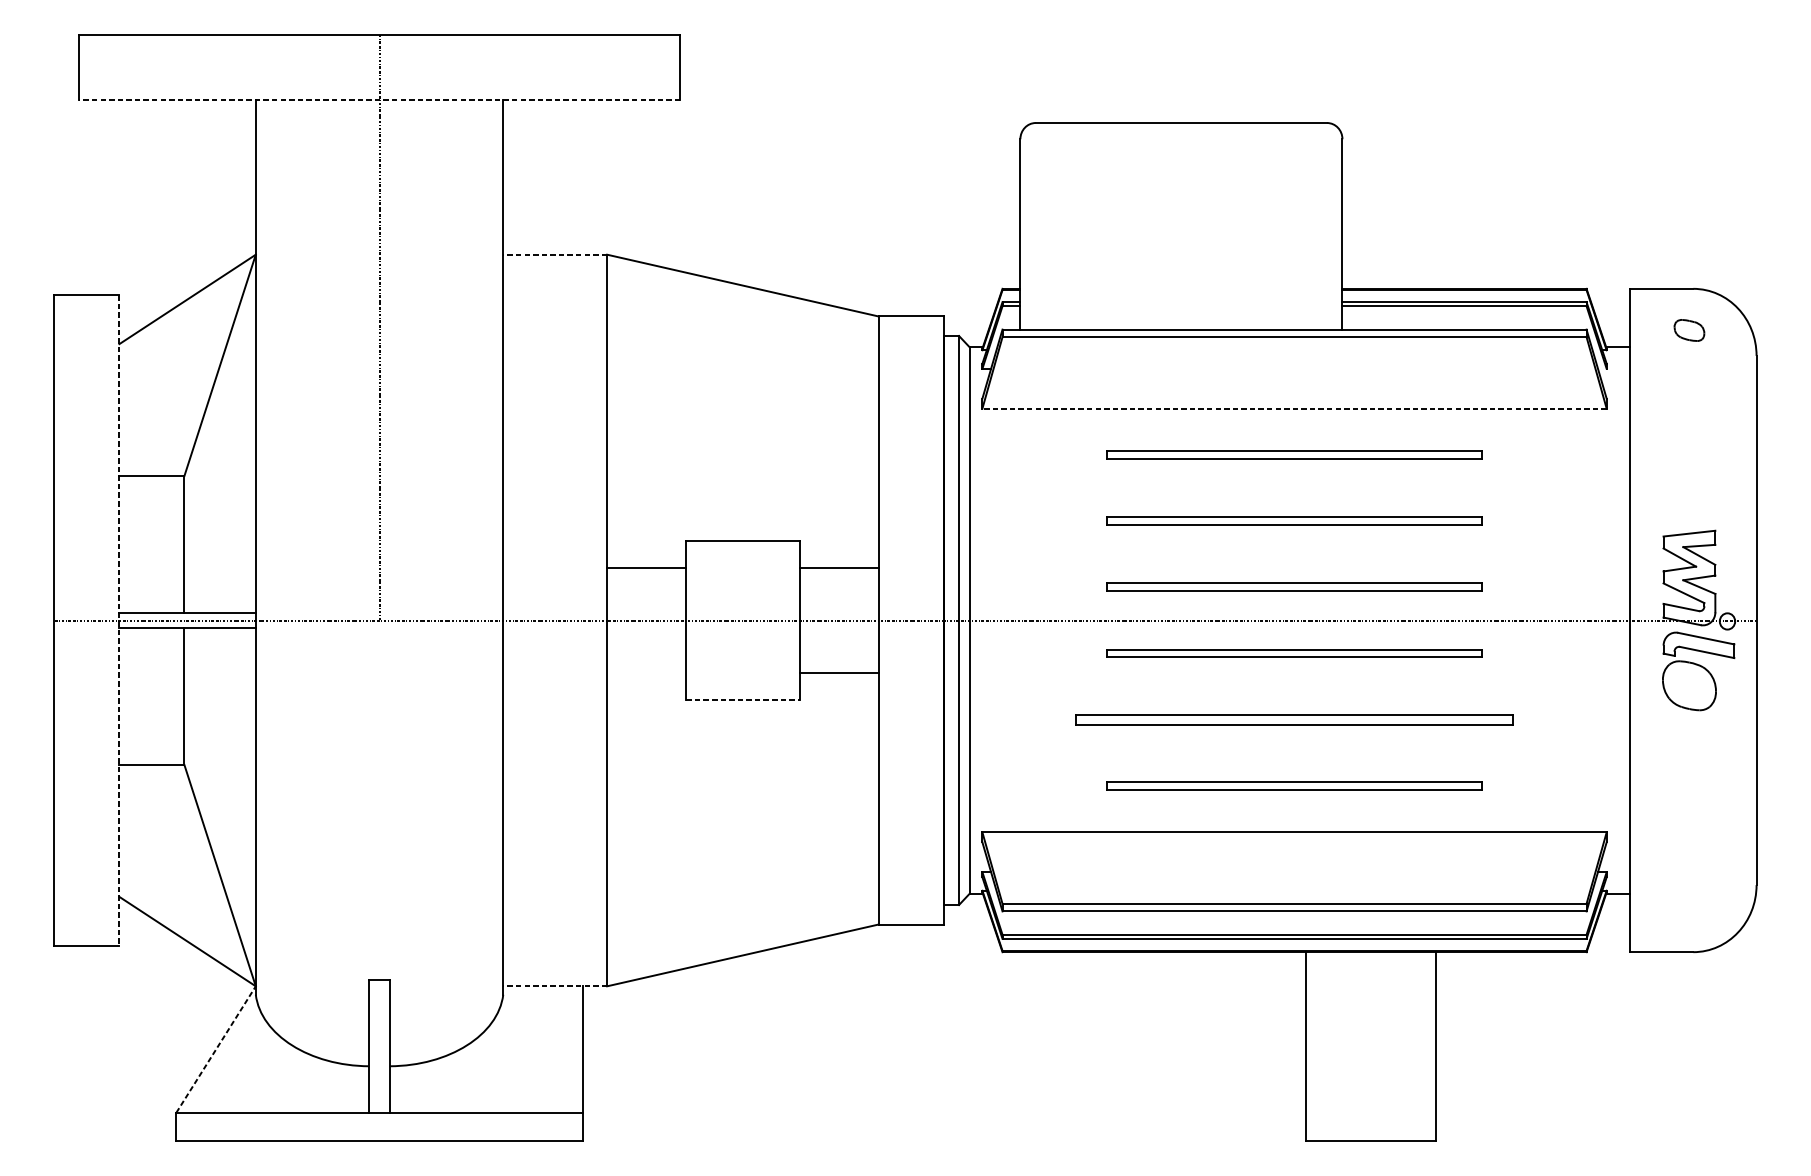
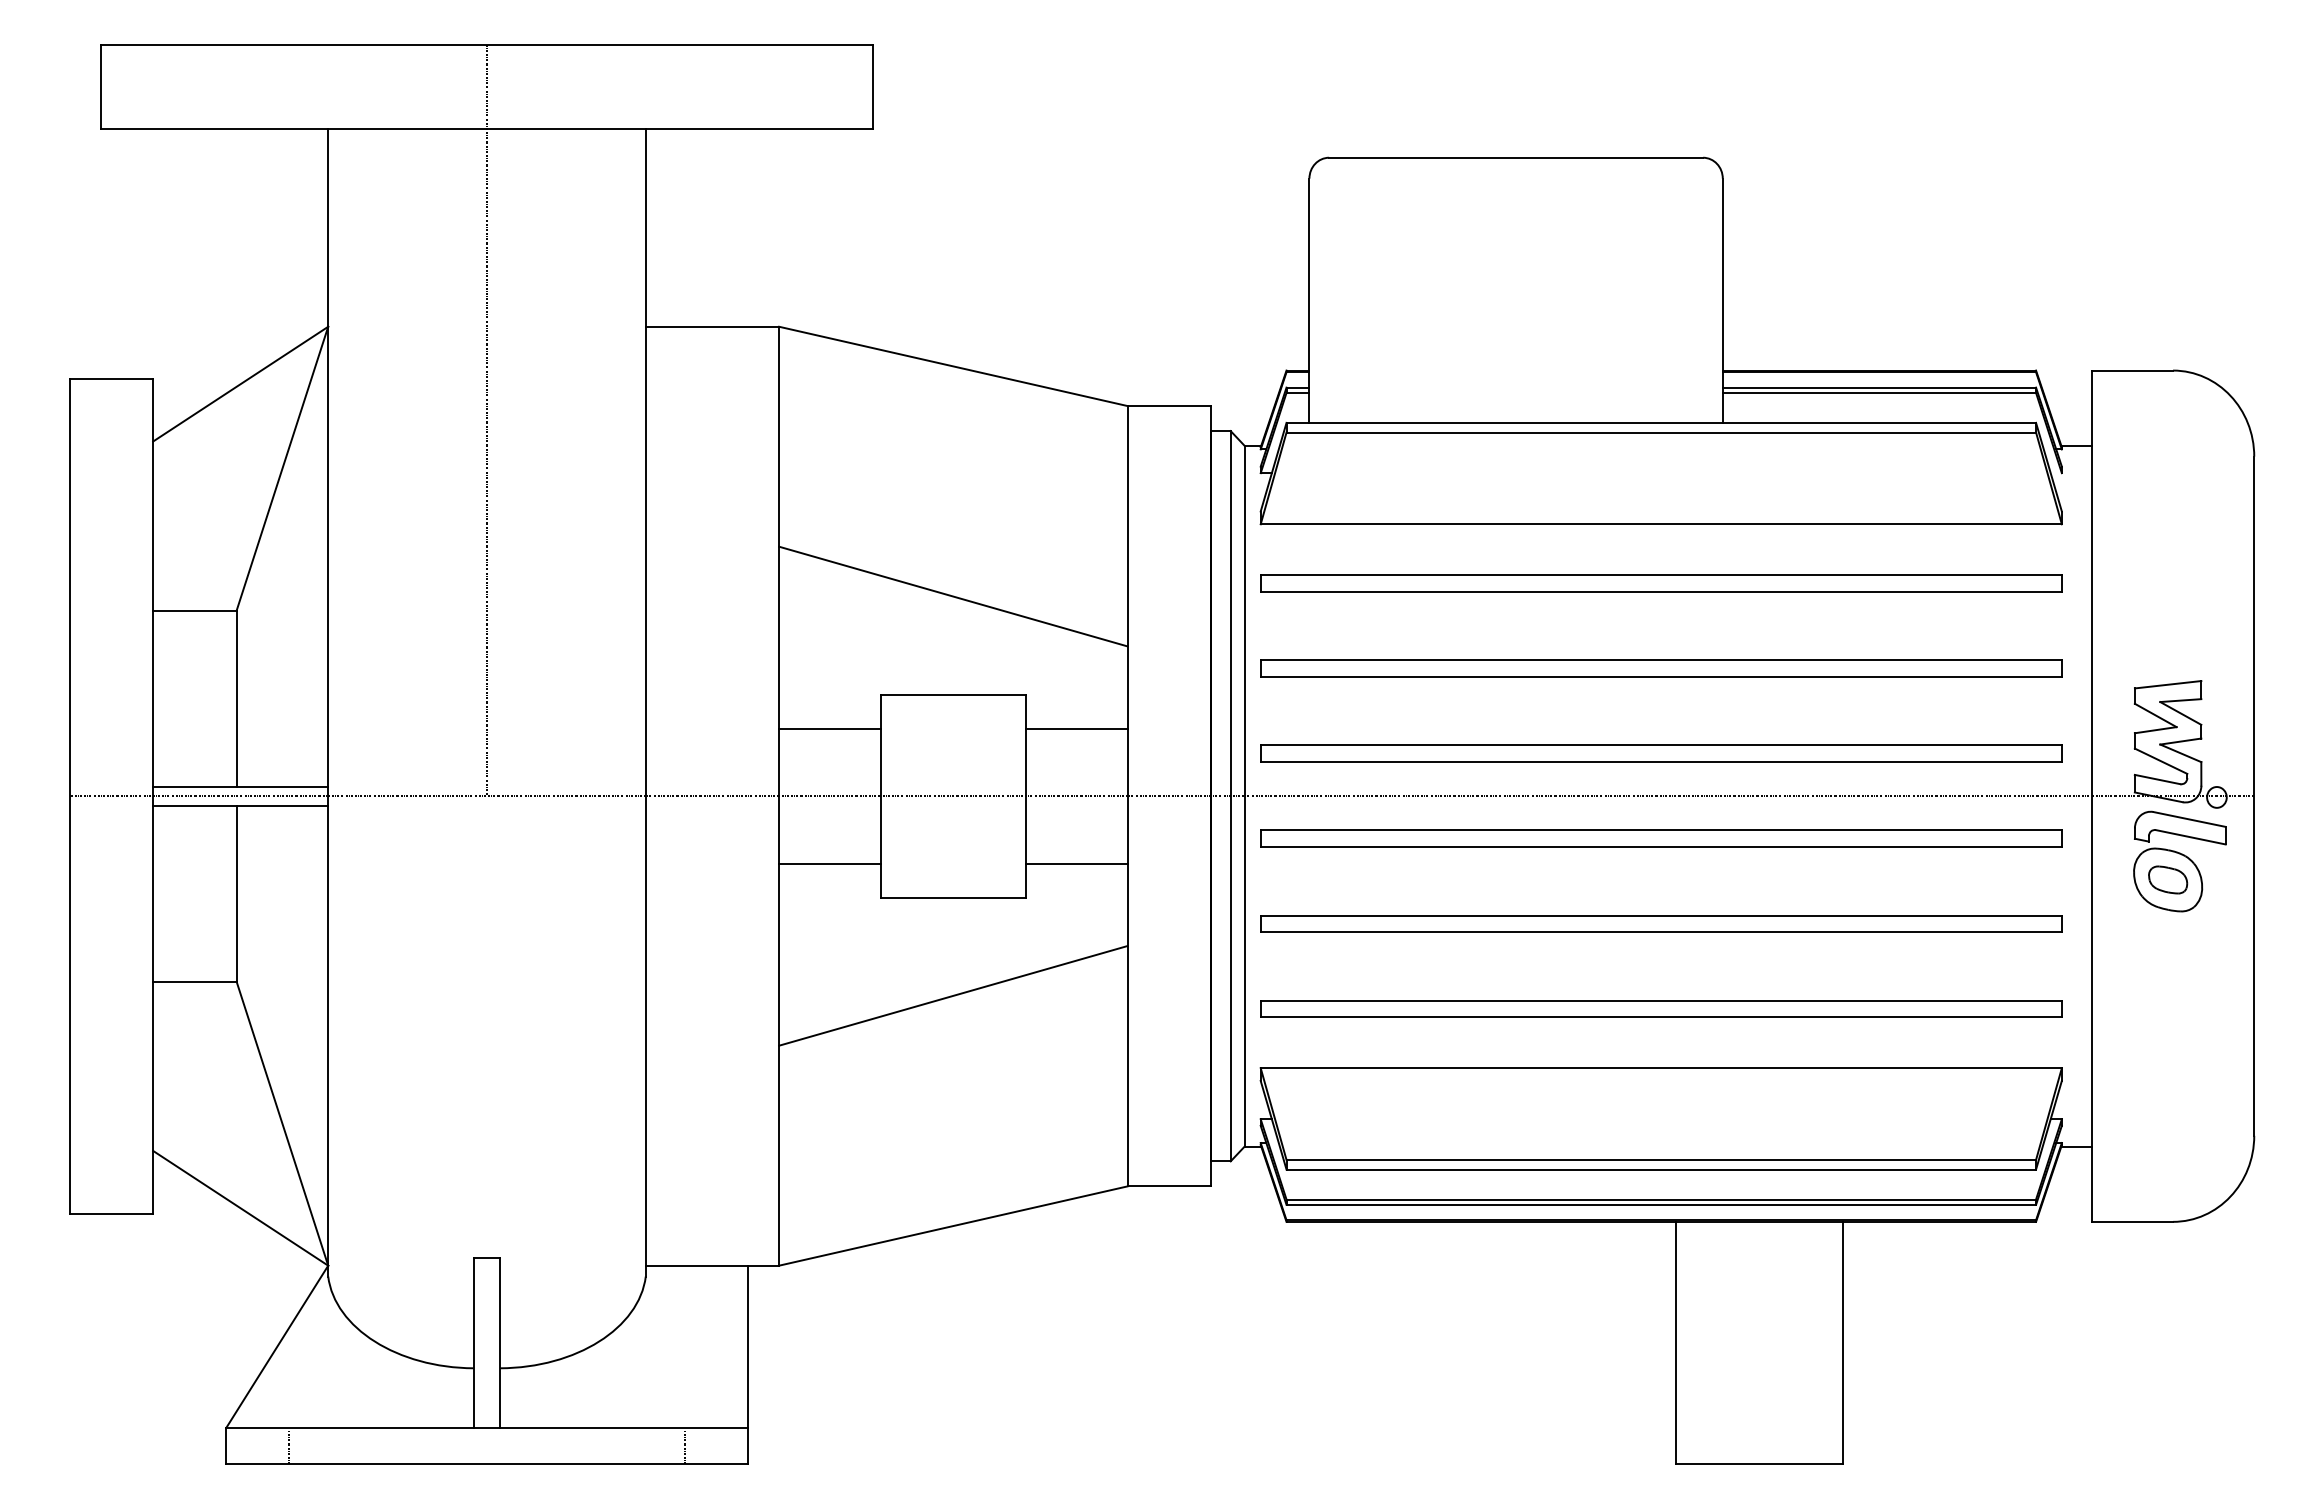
line: (379, 100) -> (486, 128), dashed -> solid
line: (555, 254) -> (712, 326), dashed -> solid
part: (1689, 330) -> (2168, 879), moved
line: (1294, 408) -> (1661, 524), dashed -> solid
part: (1294, 454) -> (1661, 583), size x1.67
line: (743, 464) -> (953, 596), added
part: (1294, 520) -> (1661, 668), size x1.67
part: (1294, 587) -> (1661, 753), size x1.67
line: (119, 620) -> (153, 796), dashed -> solid
part: (1294, 653) -> (1661, 838), size x1.67
line: (646, 672) -> (829, 863), added
line: (743, 699) -> (953, 897), dashed -> solid
part: (1294, 719) -> (1661, 923), size x1.43
line: (743, 775) -> (953, 995), added
part: (1294, 785) -> (1661, 1008), size x1.67
line: (555, 986) -> (712, 1265), dashed -> solid
line: (216, 1049) -> (277, 1346), dashed -> solid
line: (224, 1127) -> (288, 1446), added
line: (534, 1127) -> (685, 1446), added

